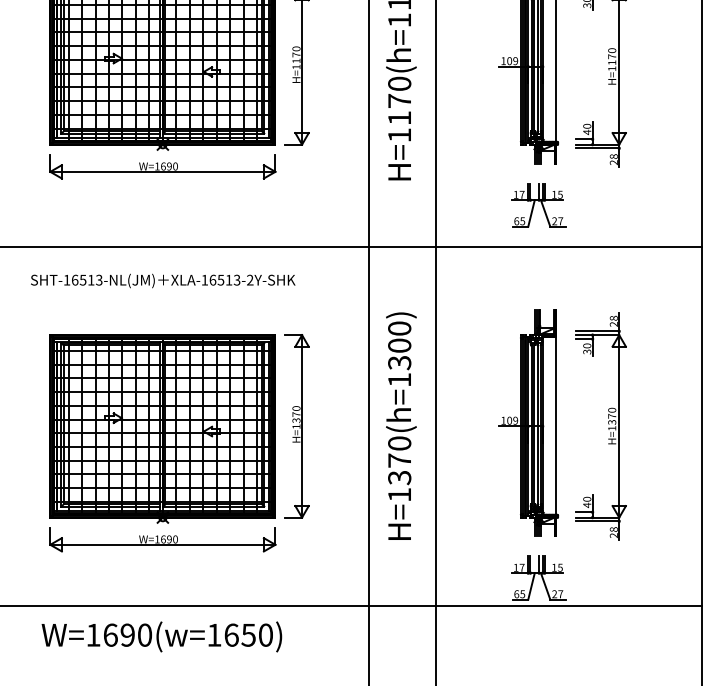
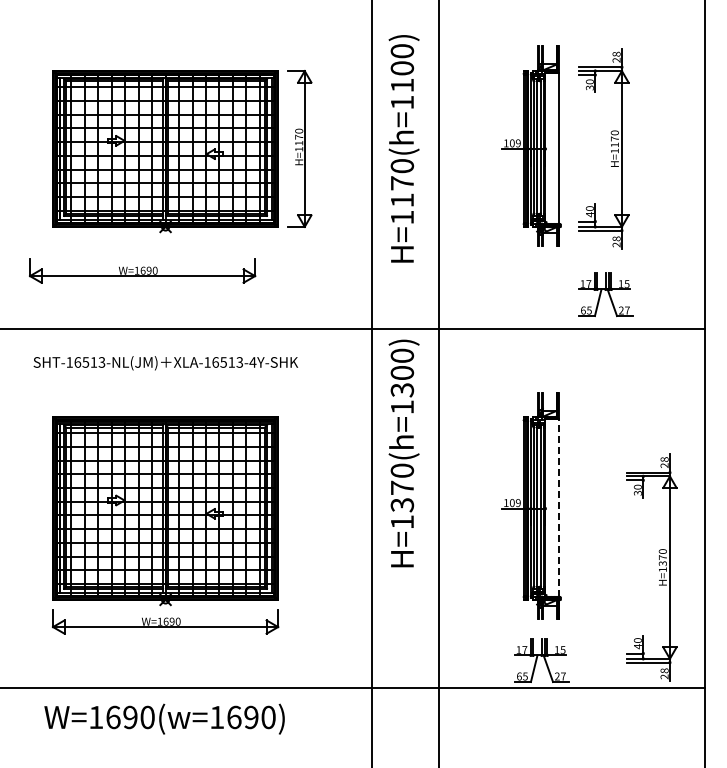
part: (162, 166) -> (142, 270), moved
part: (538, 205) -> (605, 294), moved
text: (249, 280) -> (252, 362), XLA-16513-2Y-SHK -> XLA-16513-4Y-SHK
part: (607, 423) -> (658, 564), moved
part: (296, 426) -> (299, 508), removed
text: (400, 426) -> (403, 453), moved
line: (555, 426) -> (558, 508), solid -> dashed
text: (248, 635) -> (251, 717), W=1690(w=1650) -> W=1690(w=1690)

